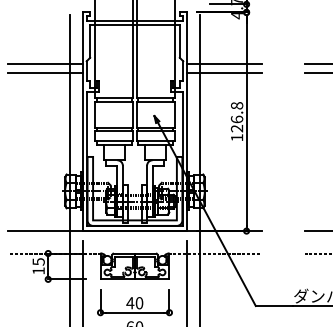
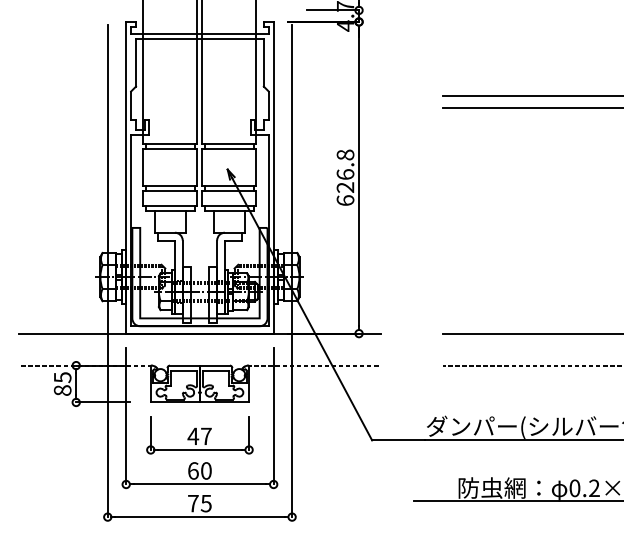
line: (45, 64) -> (72, 95), removed
line: (224, 64) -> (327, 95), removed
line: (45, 73) -> (72, 108), removed
line: (224, 73) -> (327, 108), removed
text: (237, 137) -> (345, 200), 126.8 -> 626.8
text: (38, 270) -> (62, 390), 15 -> 85
text: (139, 303) -> (206, 436), 40 -> 47

